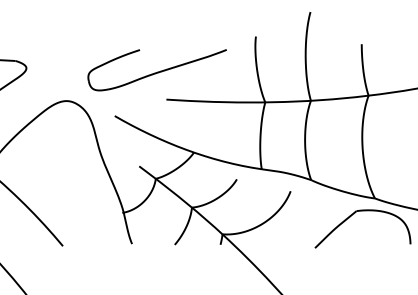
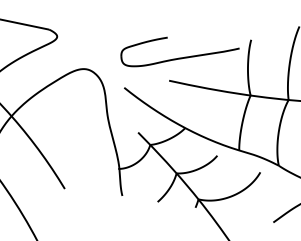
part: (156, 70) -> (178, 56), moved

